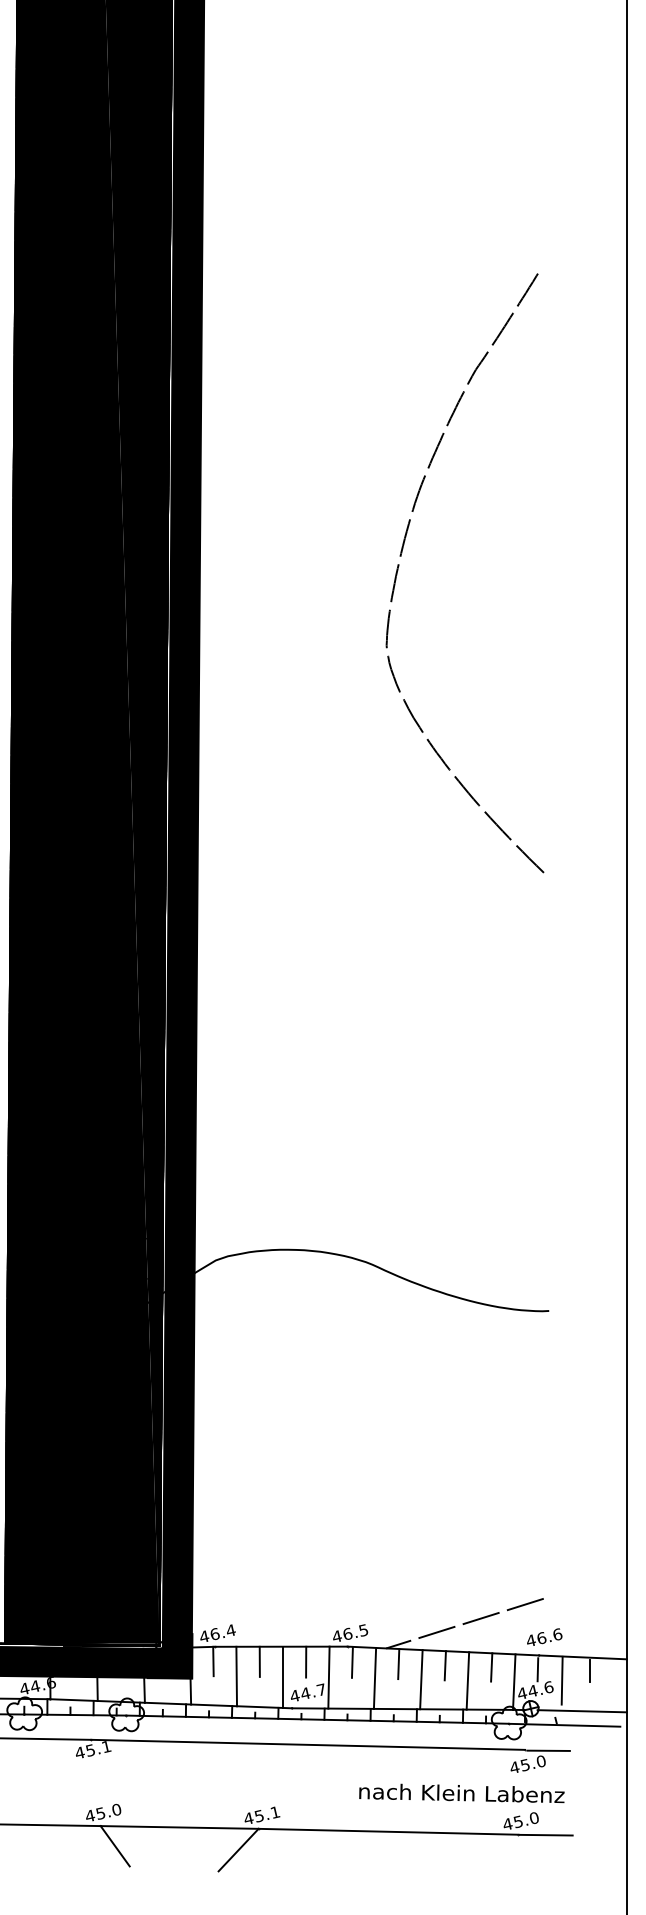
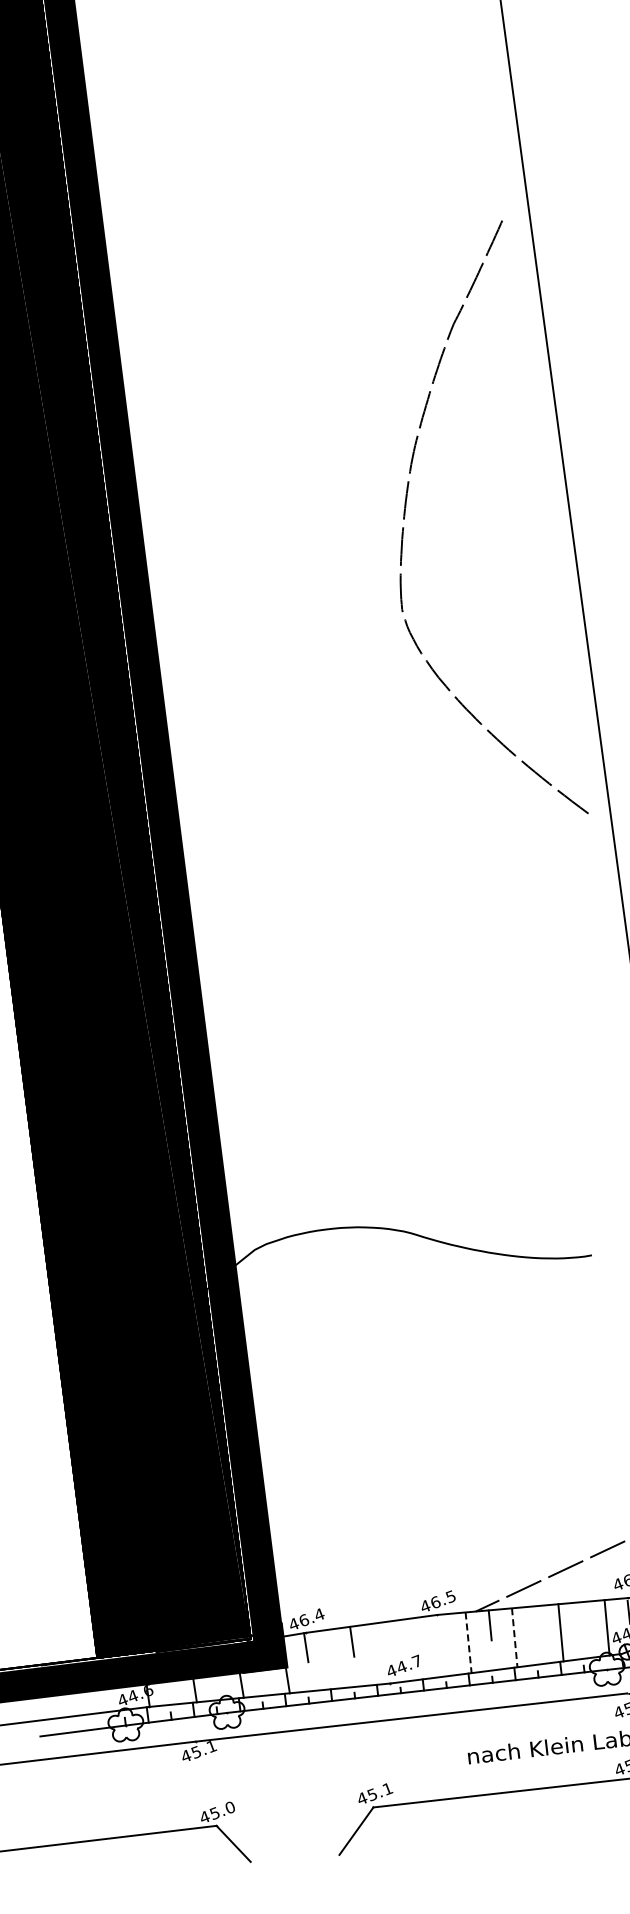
curve: (402, 553) -> (405, 516), moved
line: (306, 1661) -> (398, 1635), removed
line: (351, 1661) -> (443, 1629), removed
line: (444, 1665) -> (535, 1620), removed
line: (491, 1667) -> (582, 1616), removed
line: (236, 1676) -> (331, 1659), removed
line: (282, 1677) -> (376, 1654), removed
line: (328, 1677) -> (422, 1648), removed
line: (375, 1678) -> (469, 1642), solid -> dashed
line: (421, 1679) -> (514, 1637), solid -> dashed
line: (179, 1827) -> (294, 1816), removed

